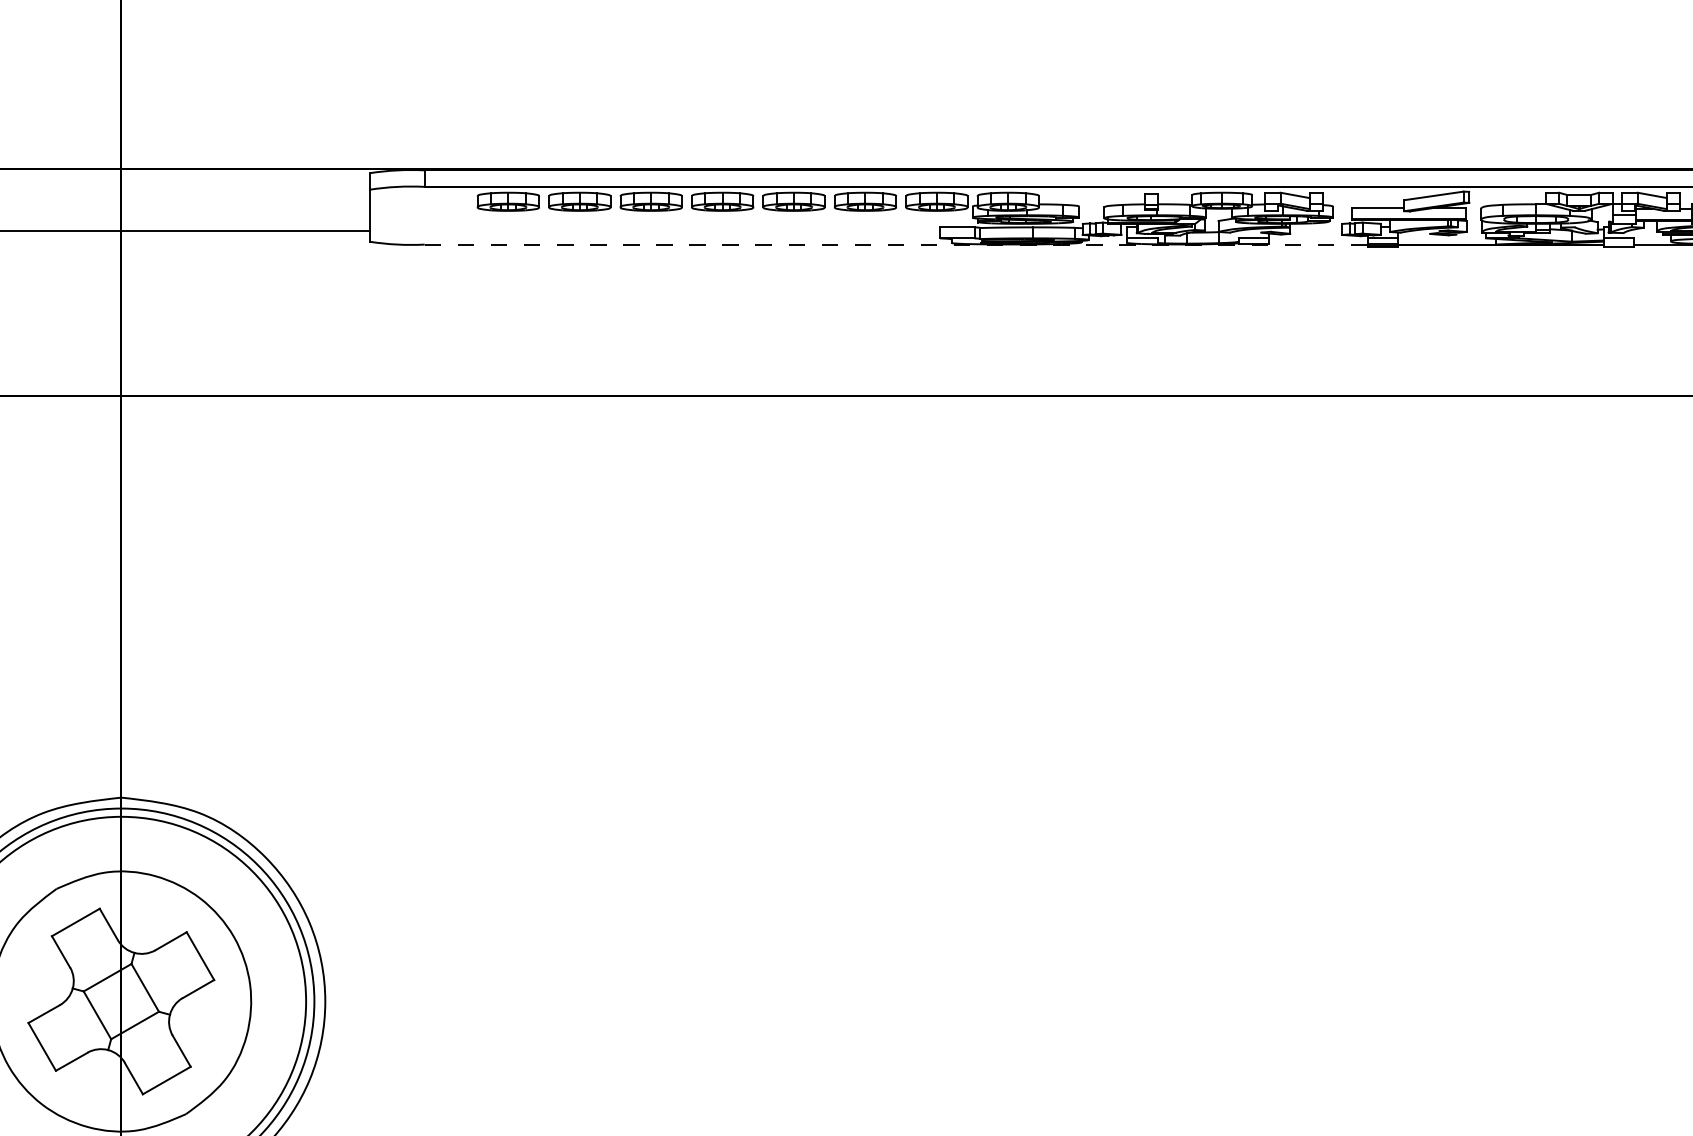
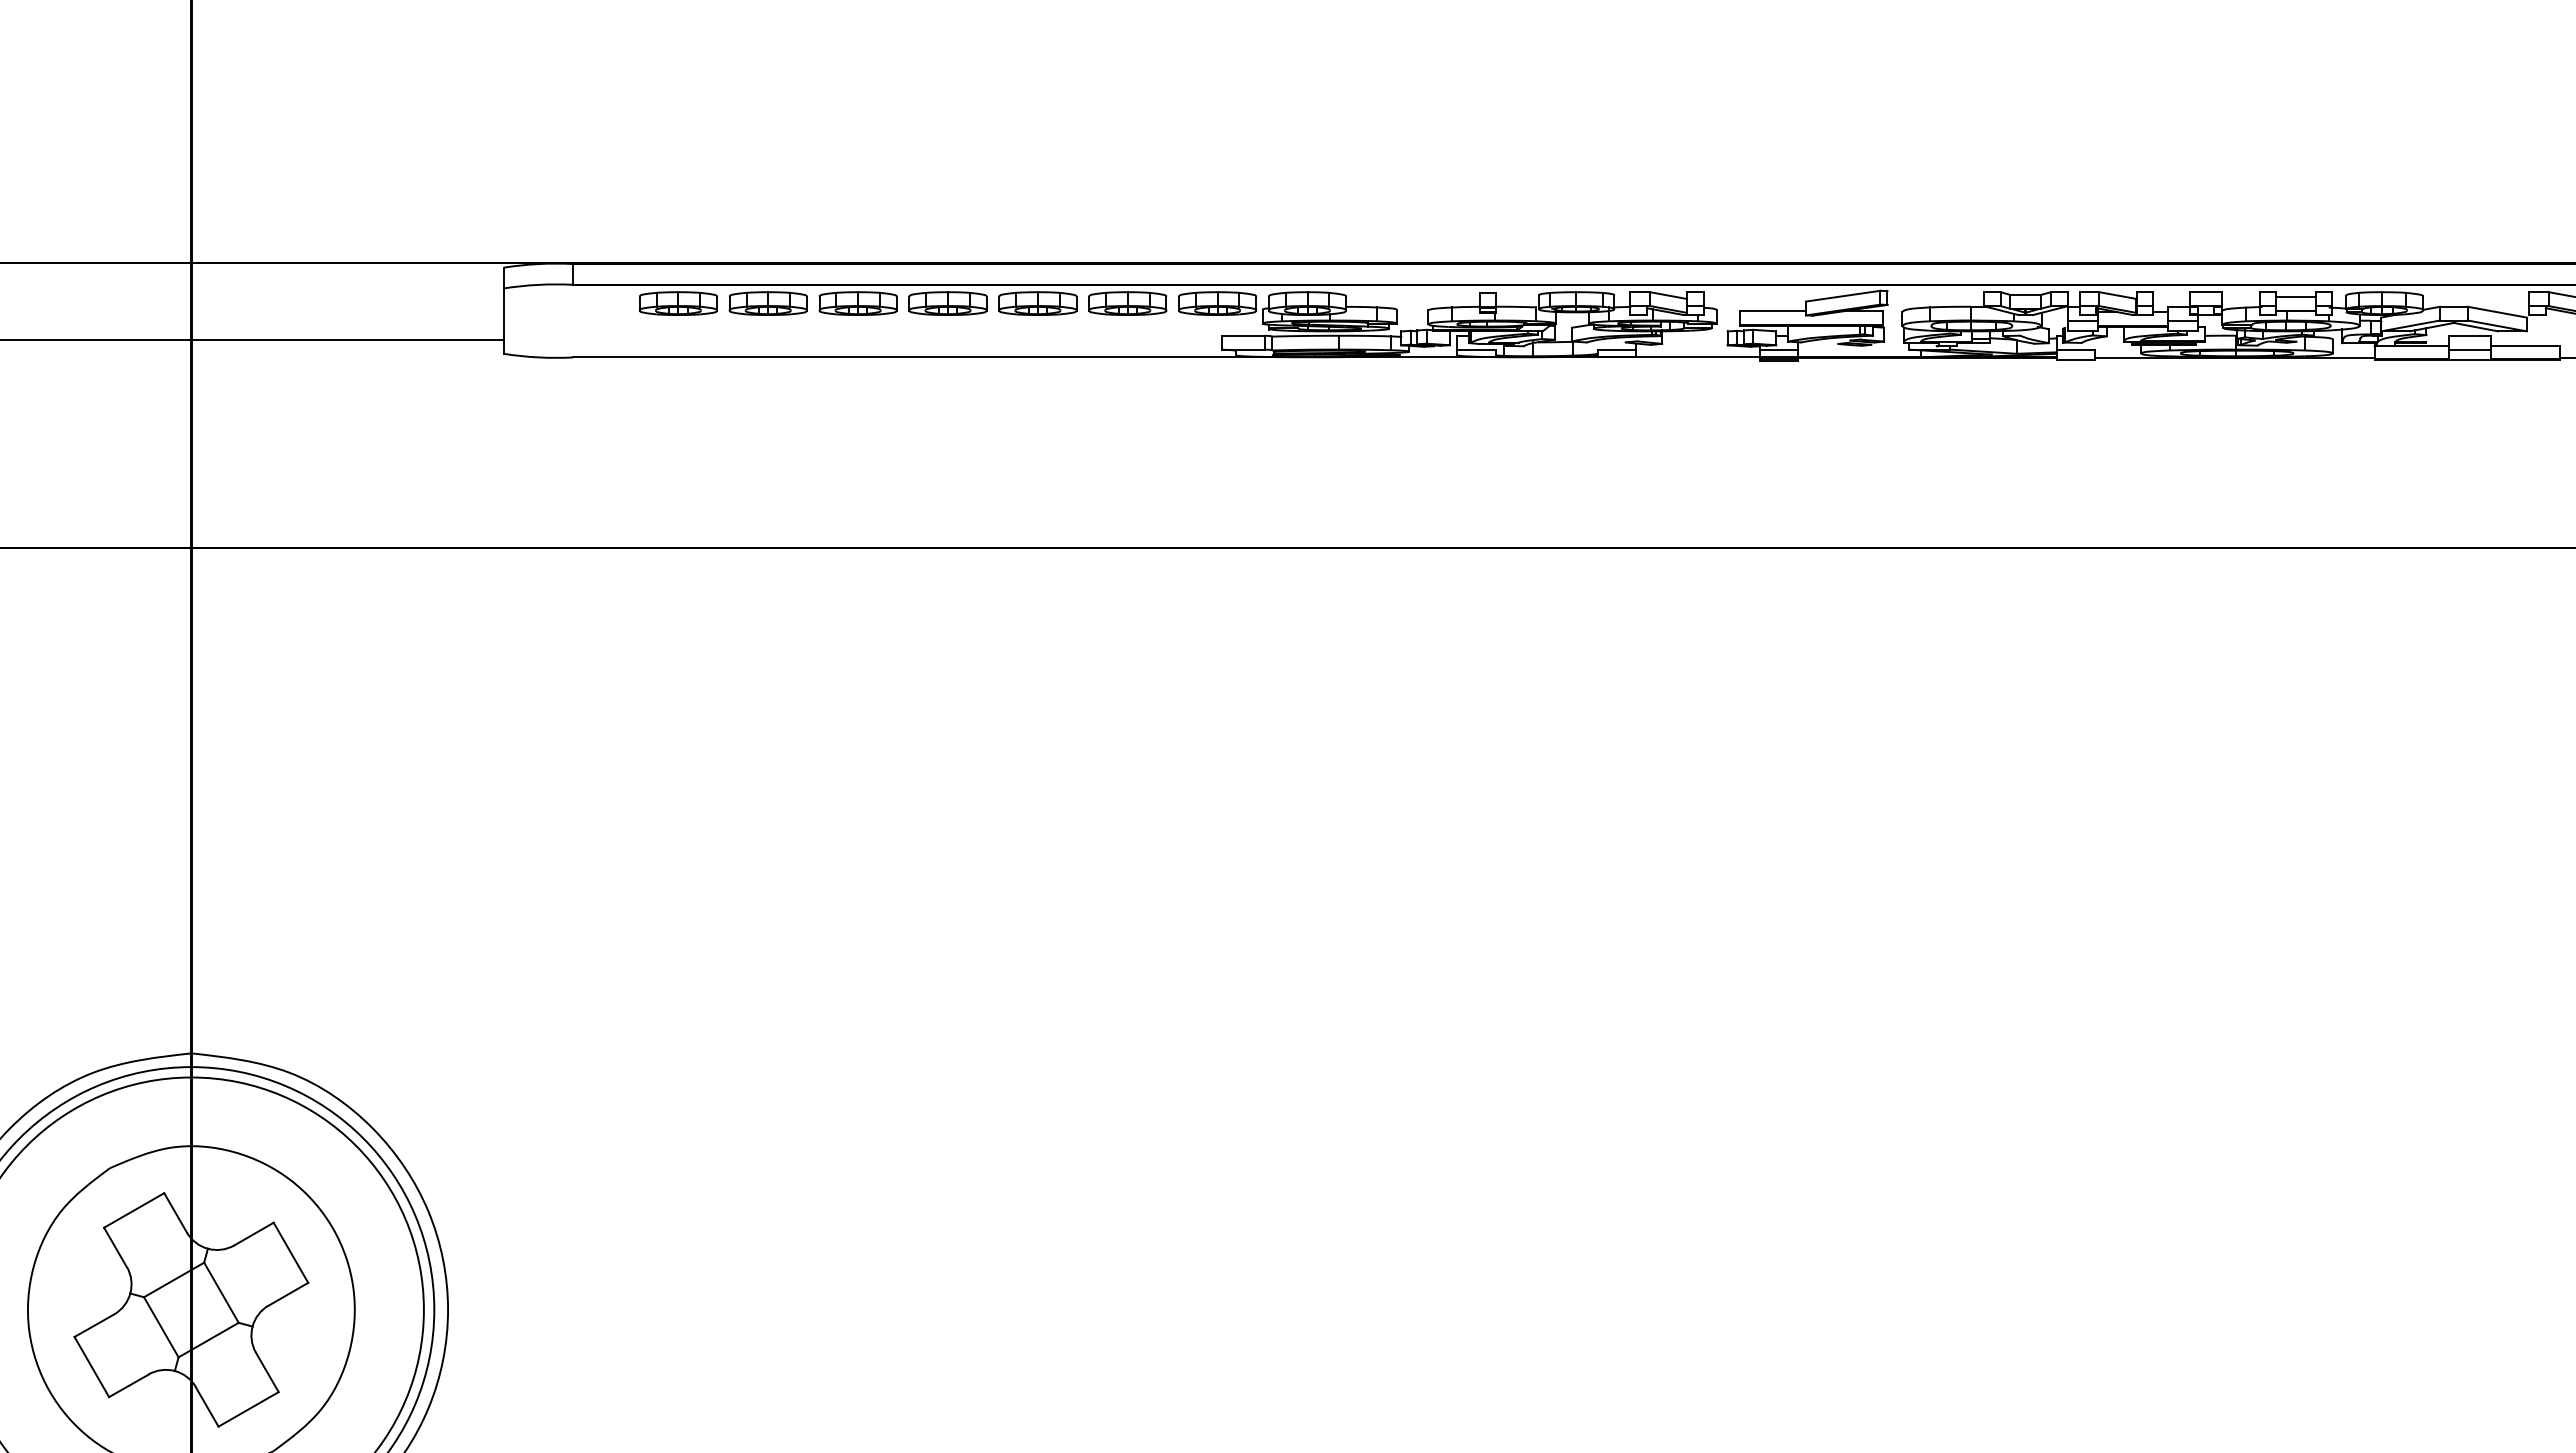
line: (896, 244) -> (1166, 357), dashed -> solid

